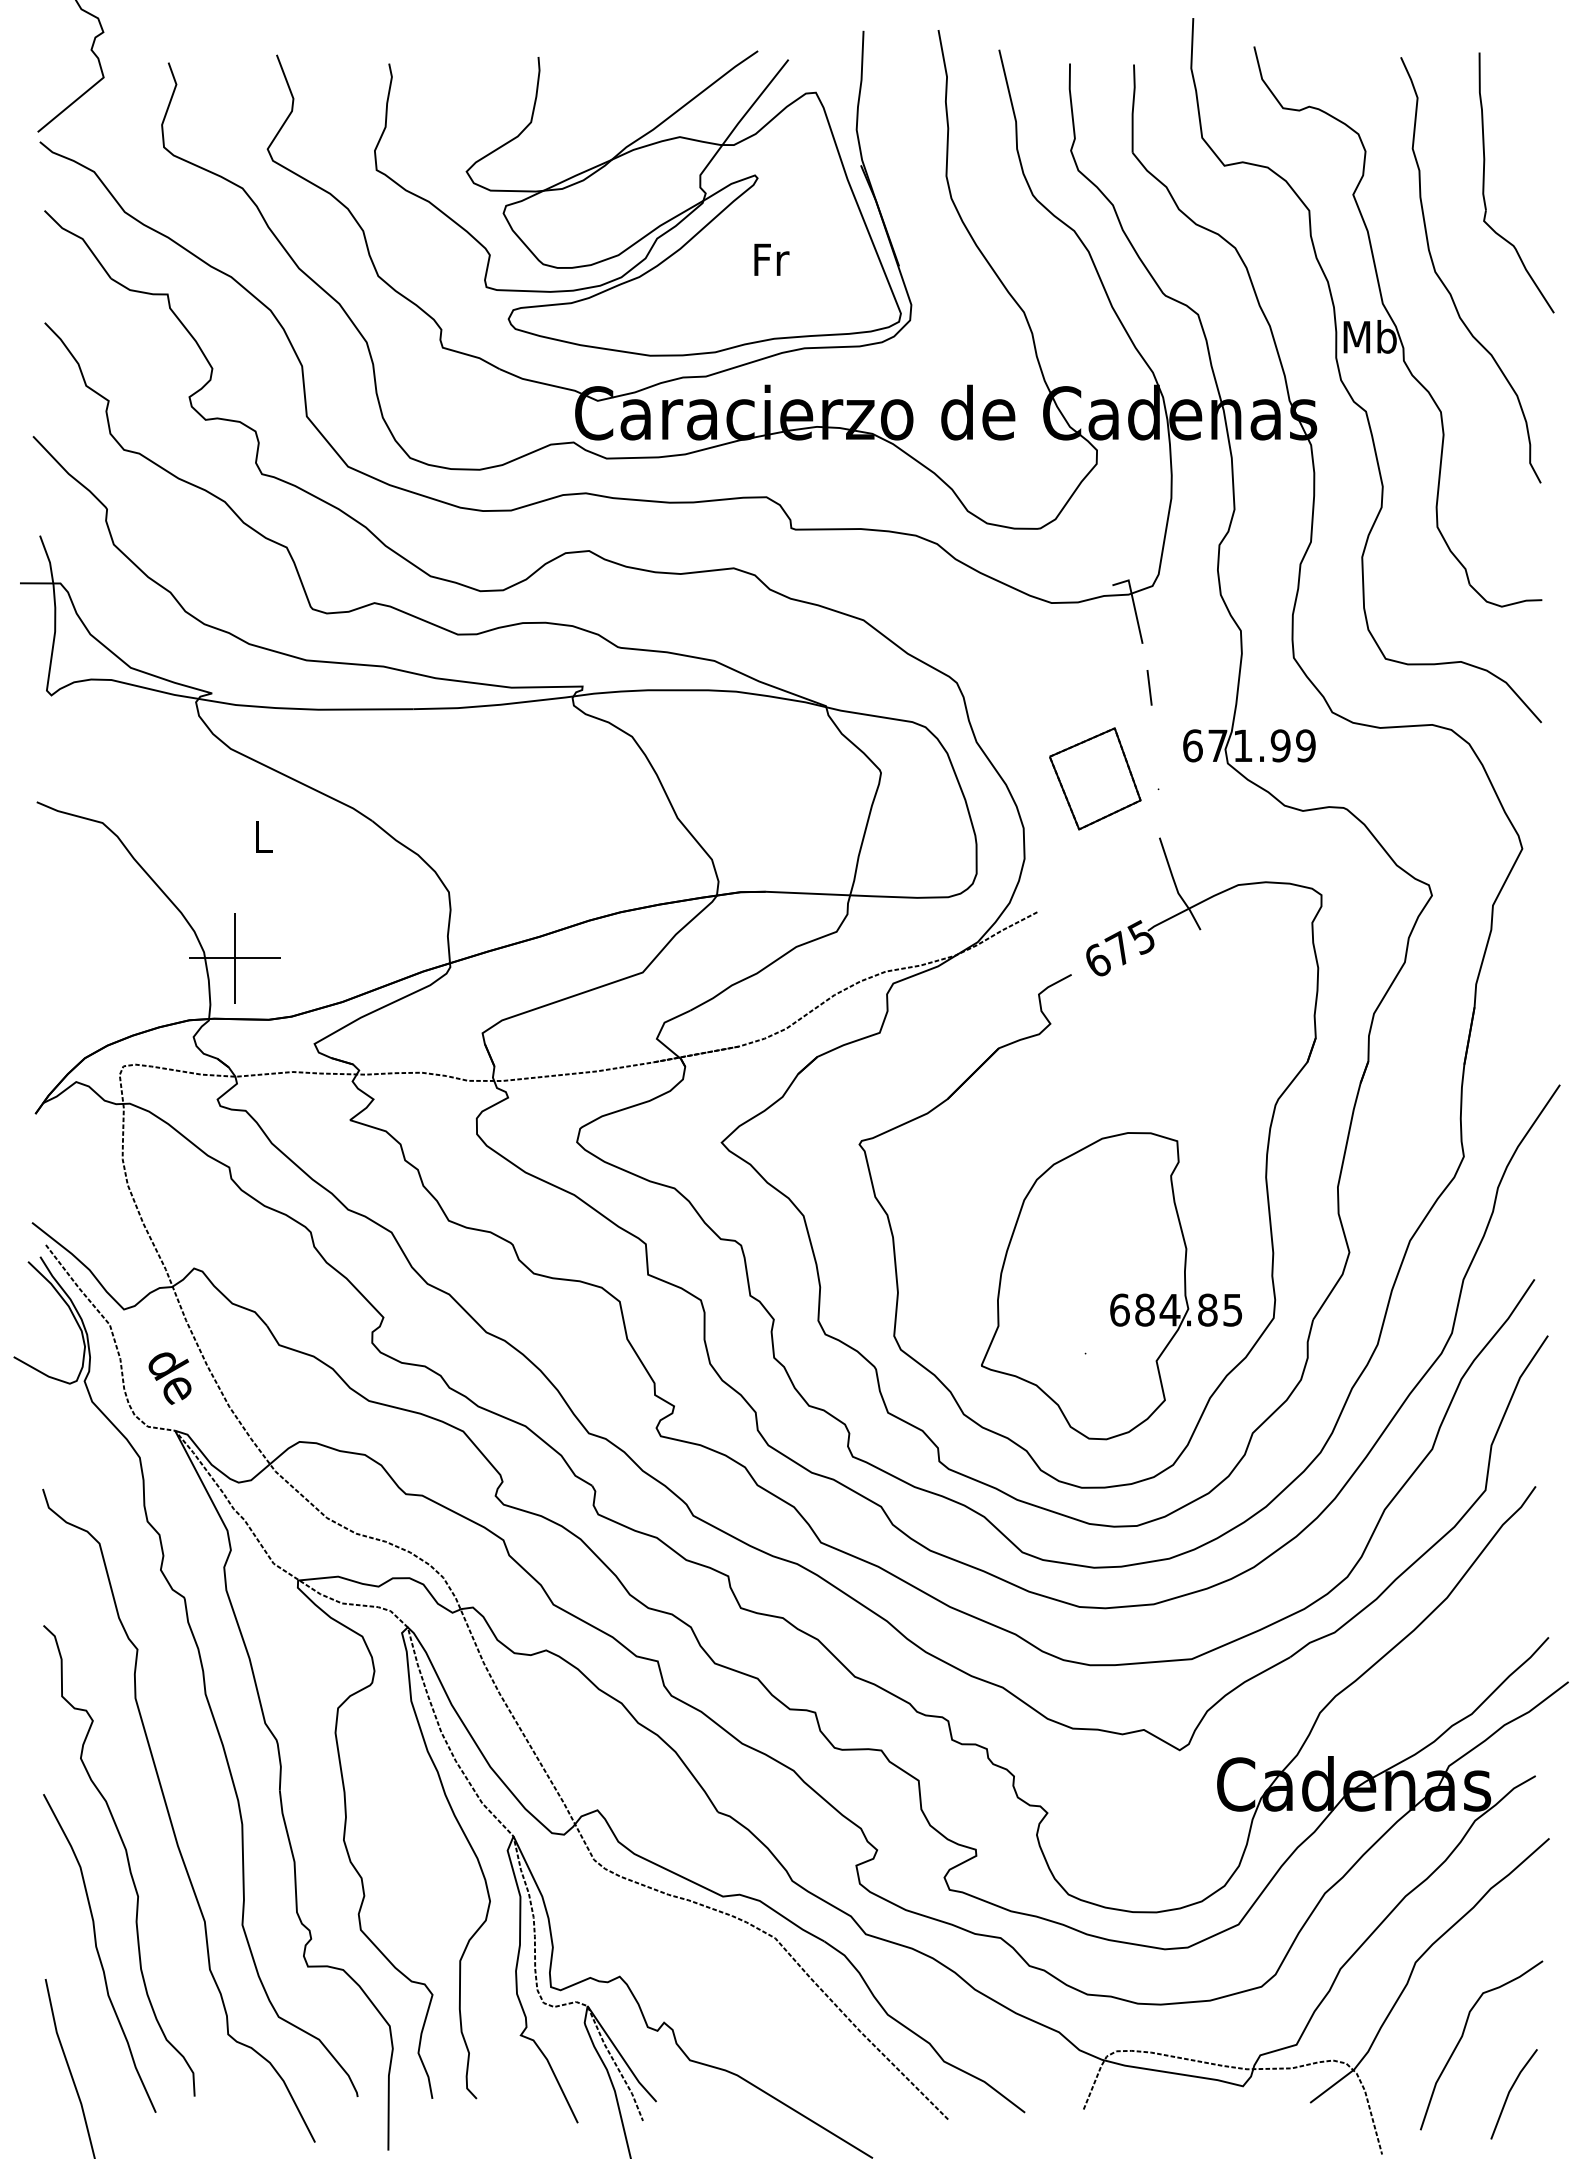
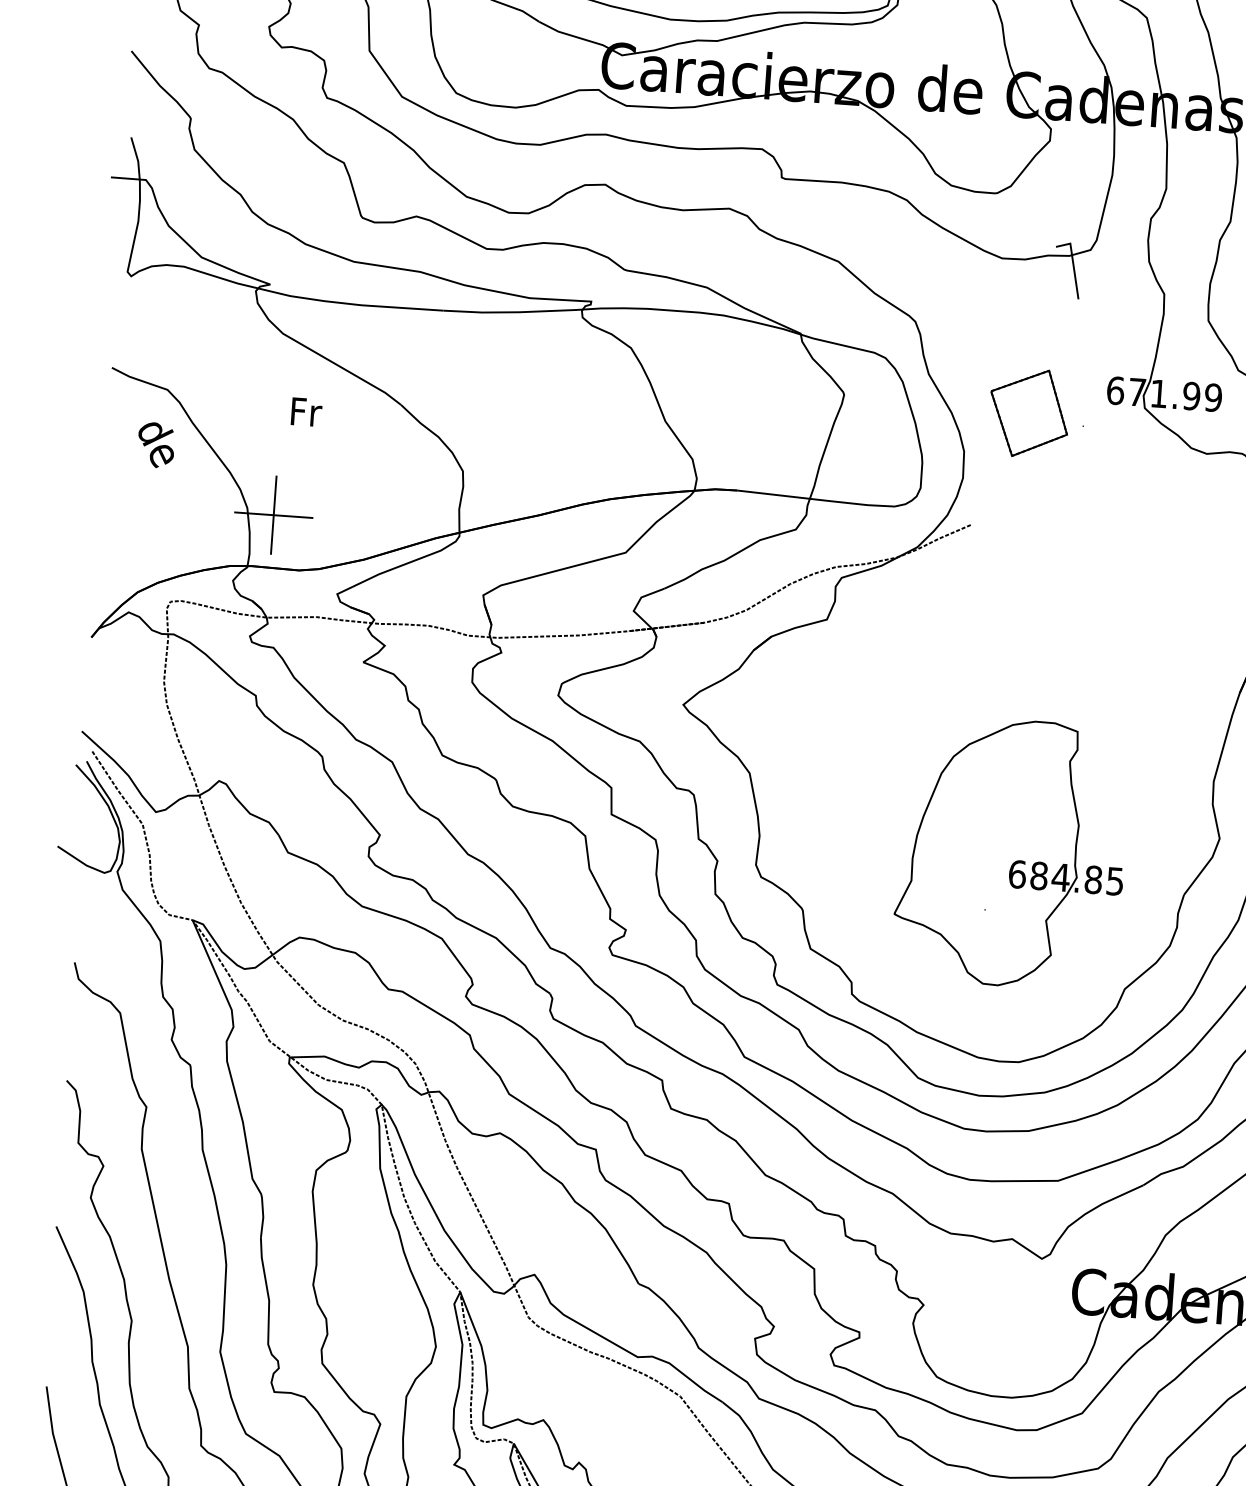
line: (1149, 687) -> (1081, 337), removed
text: (264, 837) -> (306, 412), L -> Fr
part: (1039, 1035) -> (964, 631), removed
text: (169, 1378) -> (155, 445), moved

